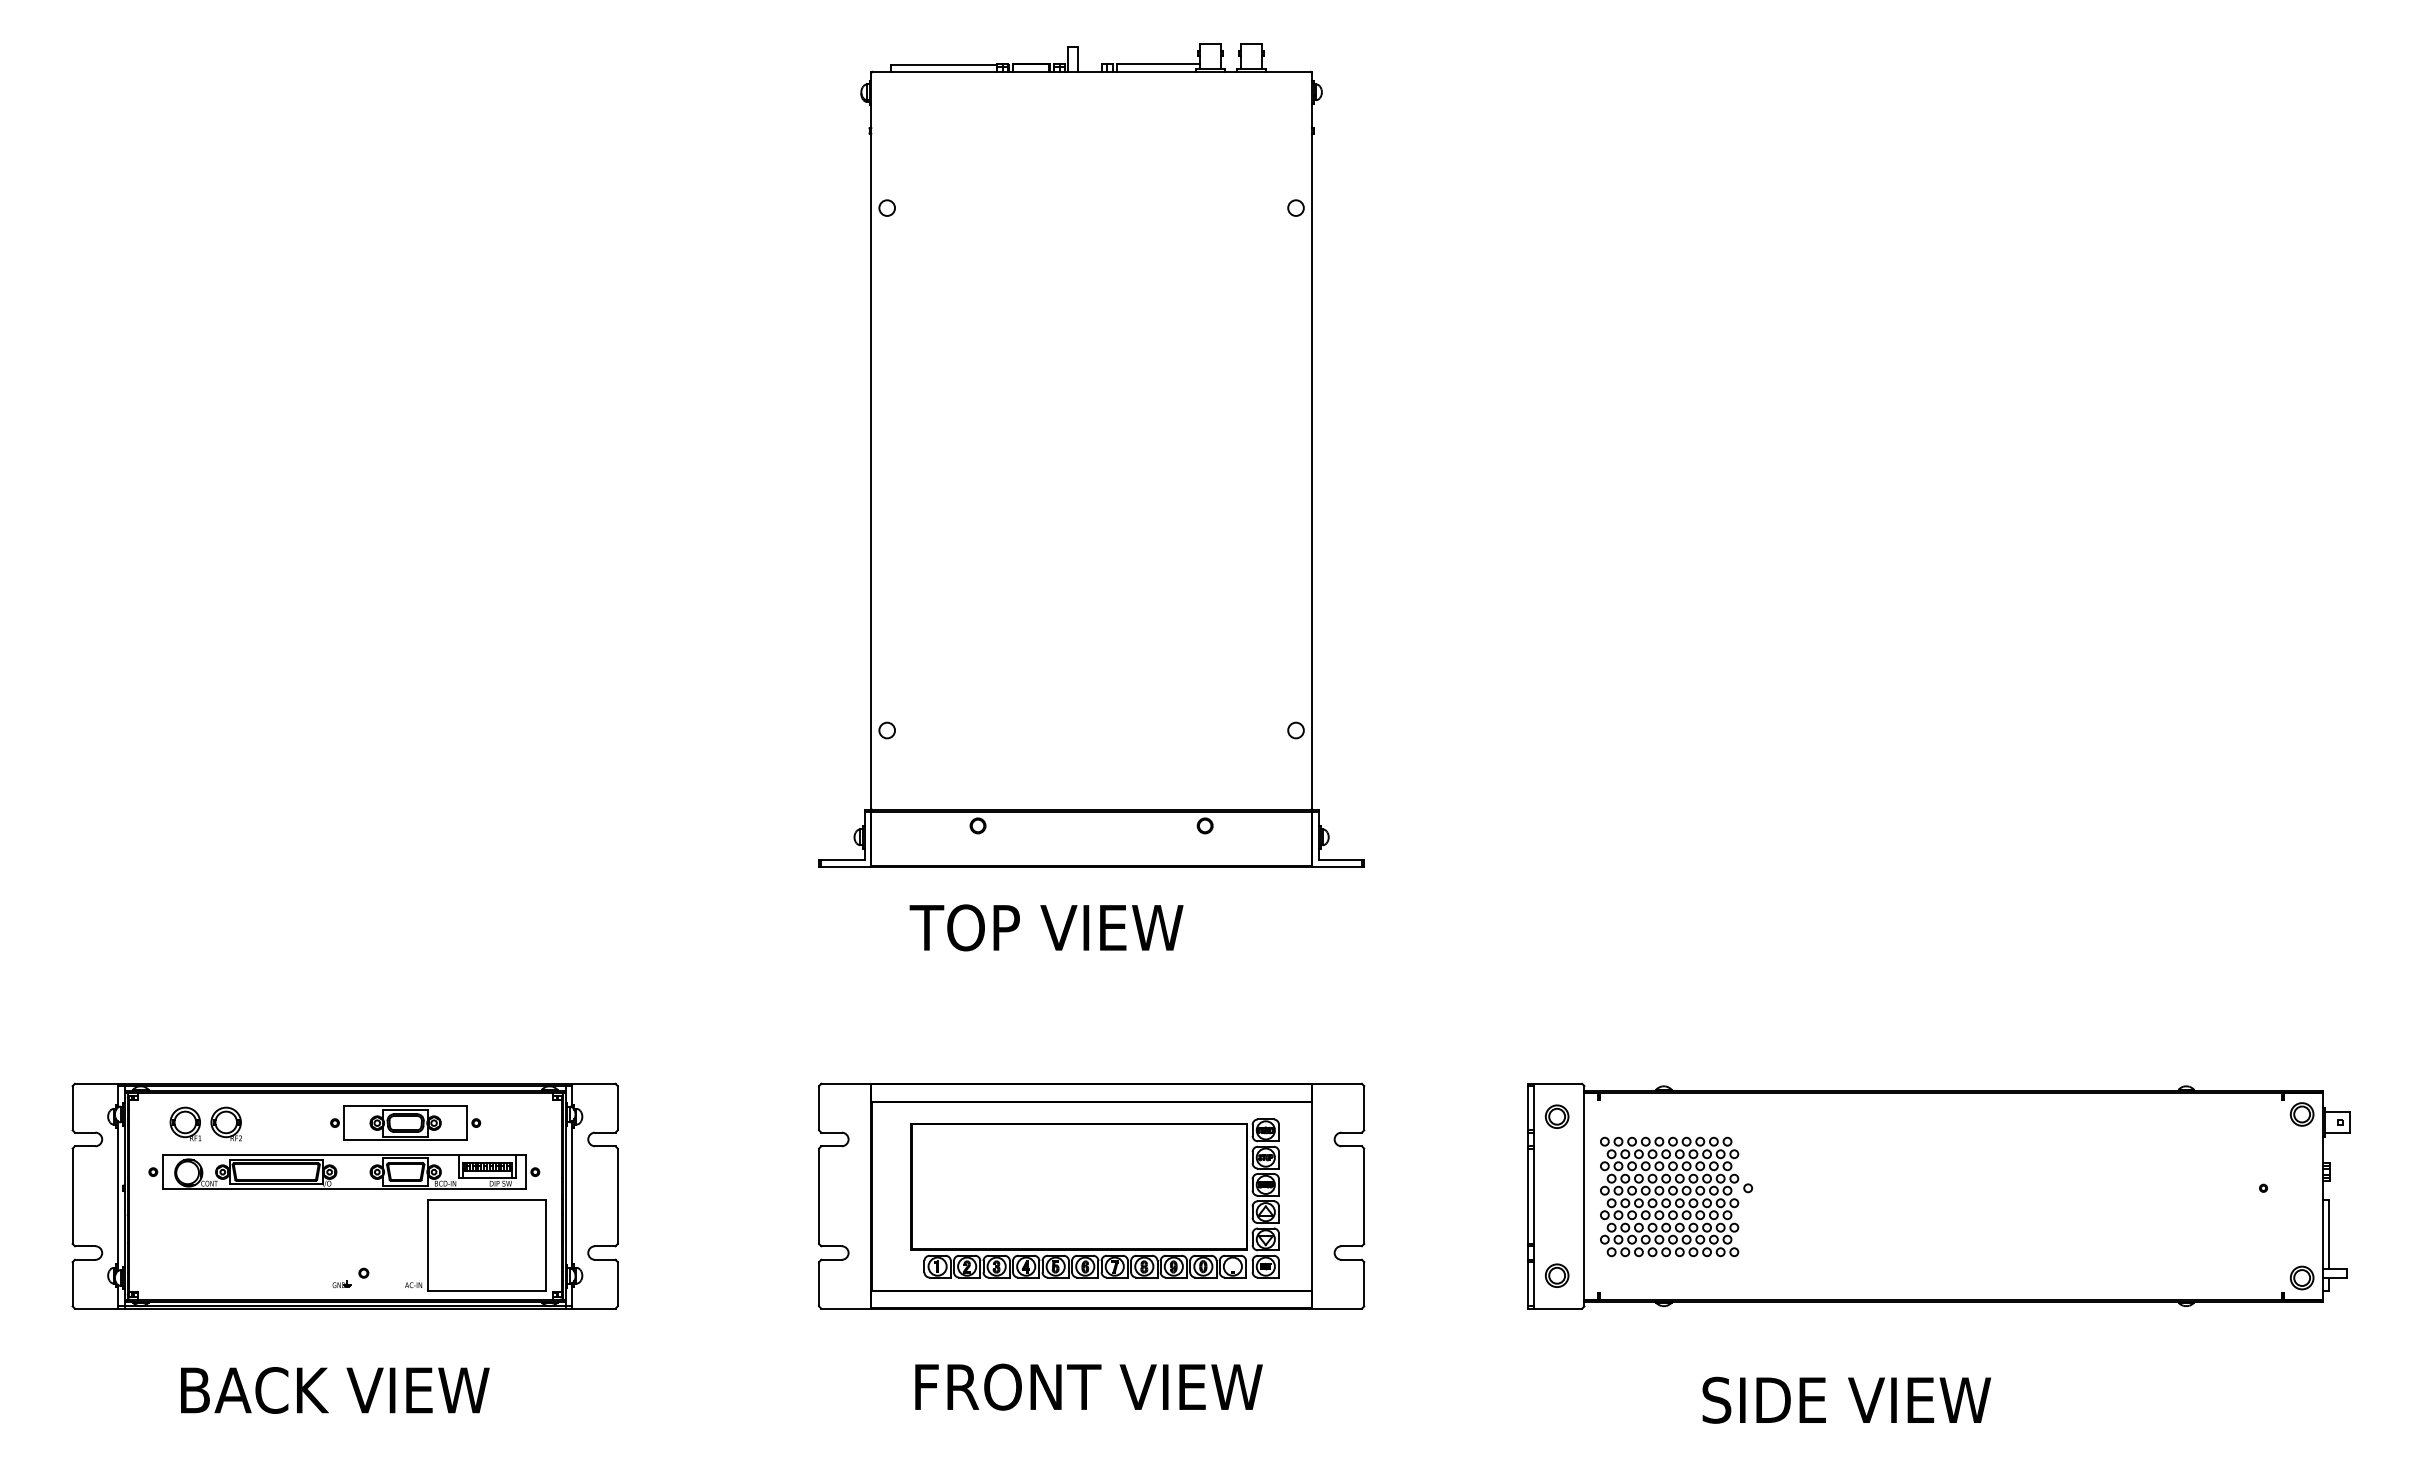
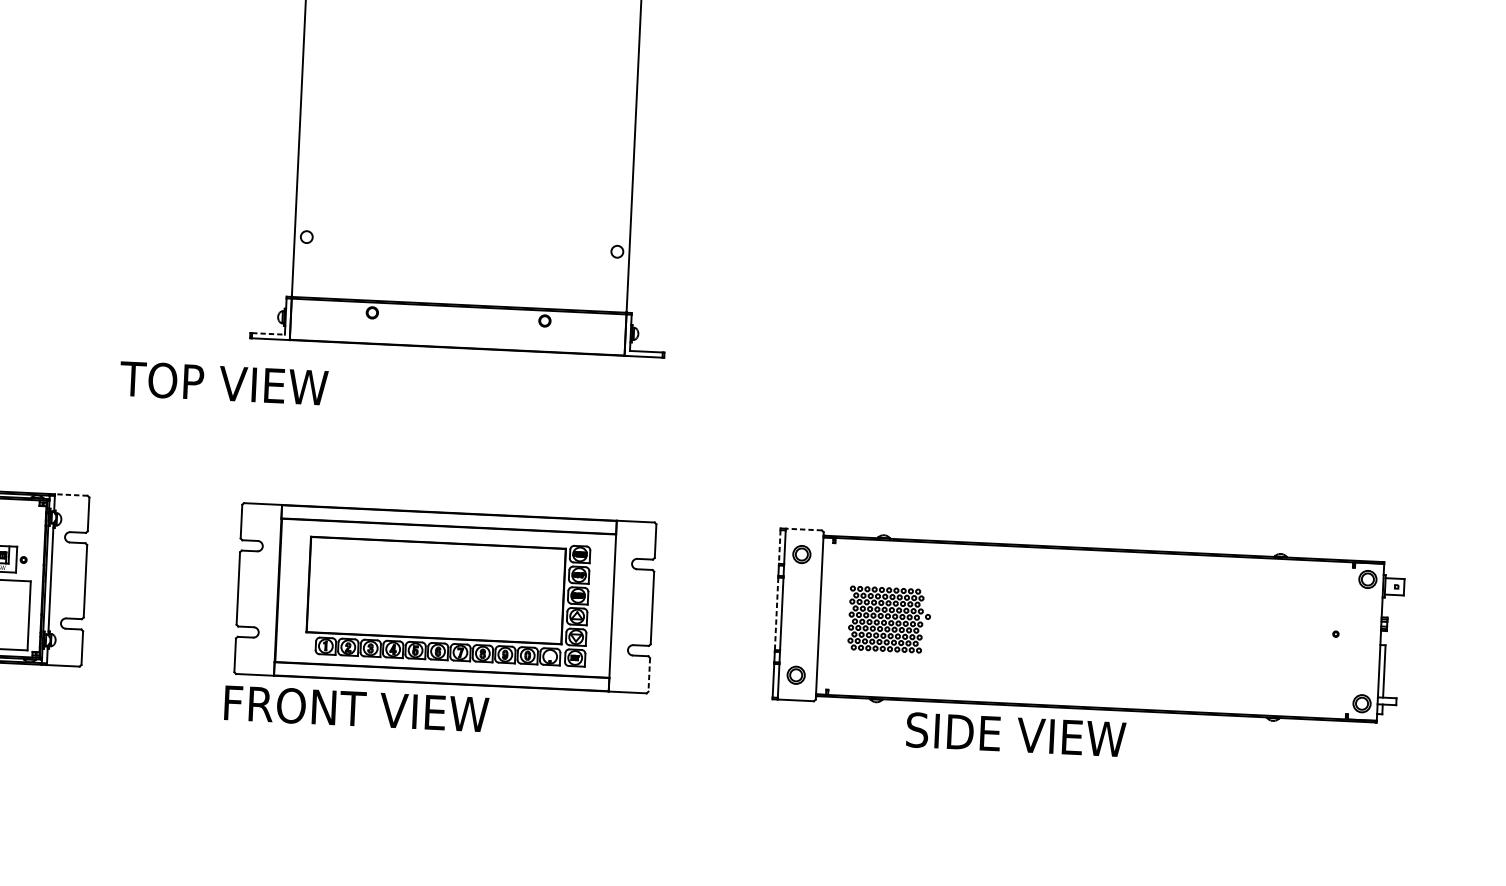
line: (842, 860) -> (268, 334), solid -> dashed
text: (1046, 927) -> (223, 383), moved
line: (593, 1083) -> (71, 494), solid -> dashed
line: (1558, 1083) -> (804, 529), solid -> dashed
line: (1527, 1108) -> (779, 547), solid -> dashed
line: (1527, 1196) -> (776, 614), solid -> dashed
part: (1676, 1196) -> (889, 619), size x0.7
line: (1364, 1284) -> (649, 675), solid -> dashed
text: (1088, 1386) -> (356, 708), moved
text: (1846, 1399) -> (1015, 734), moved

